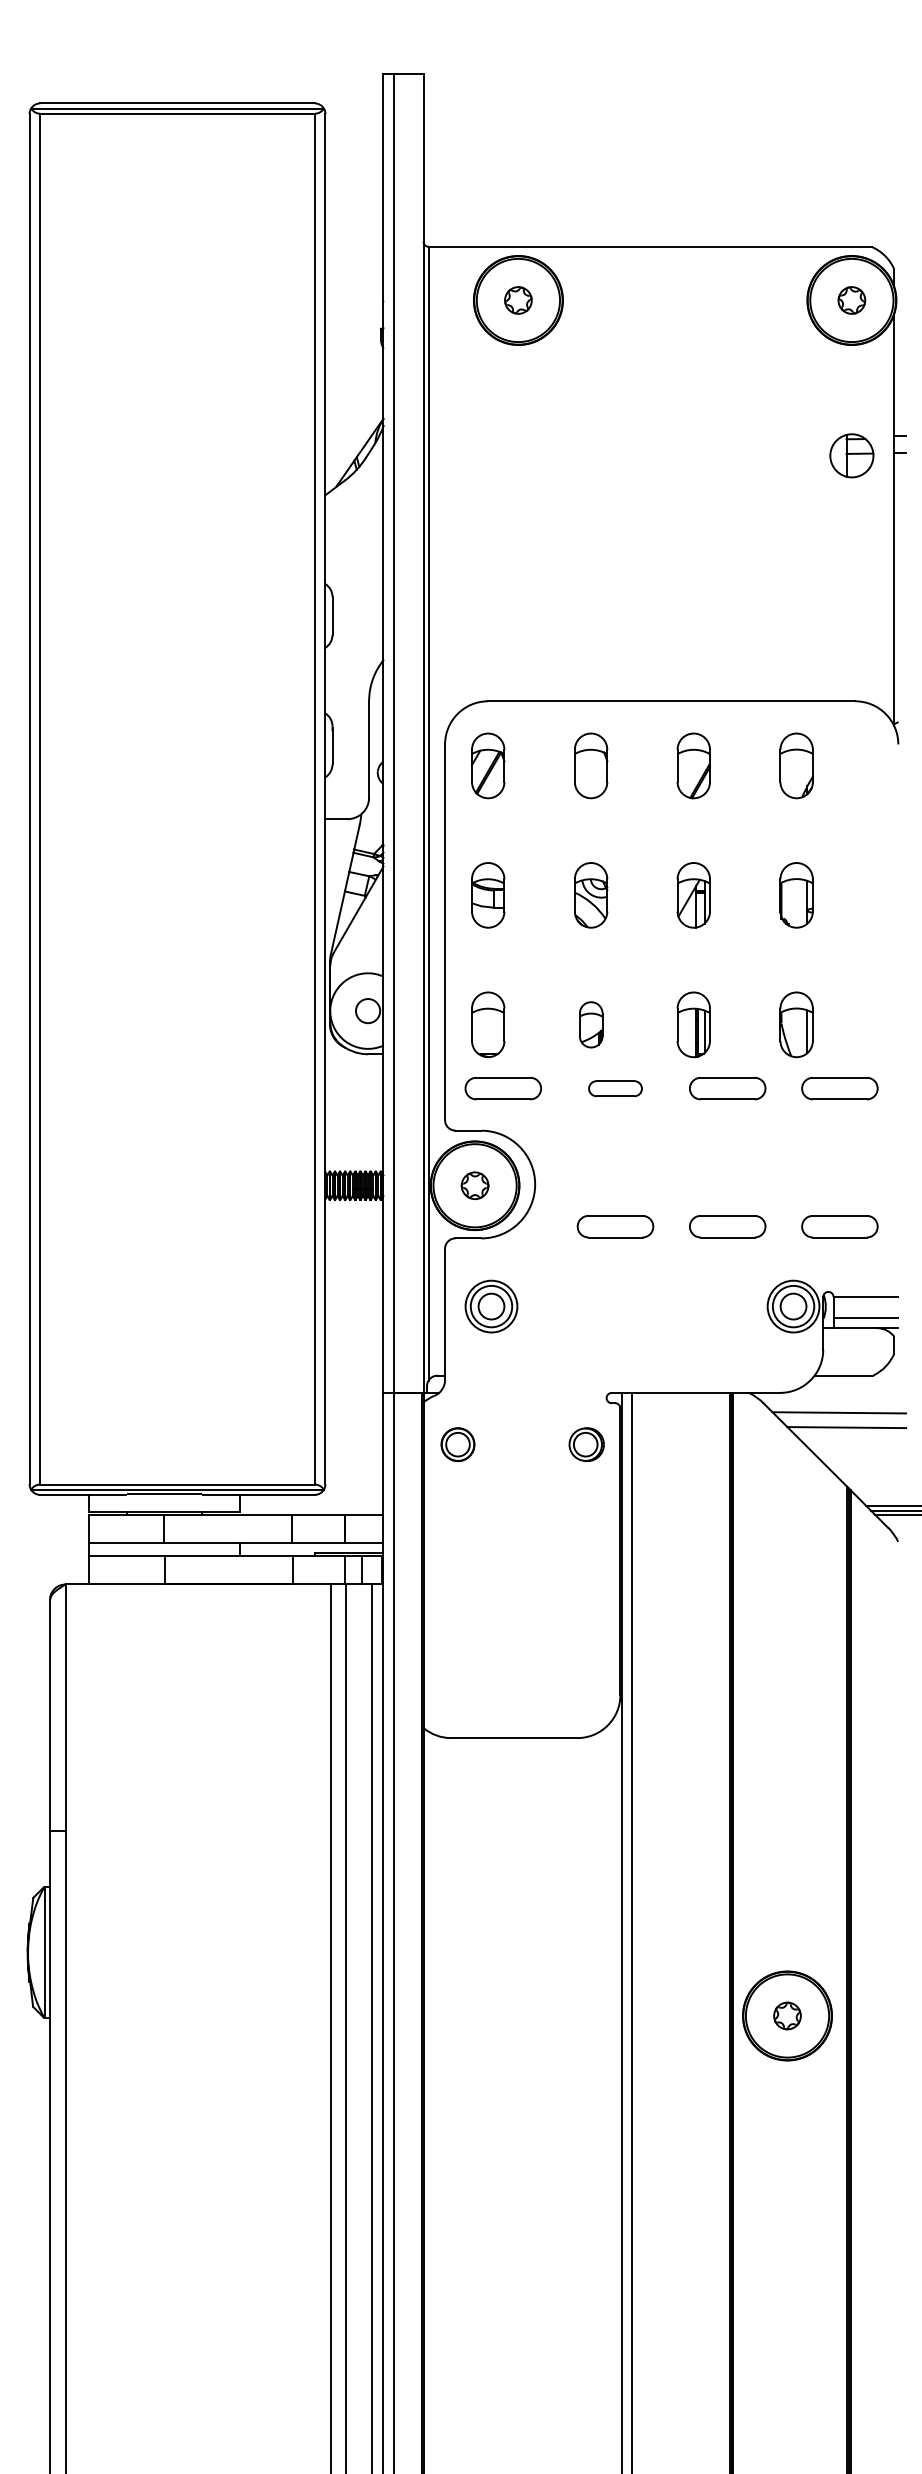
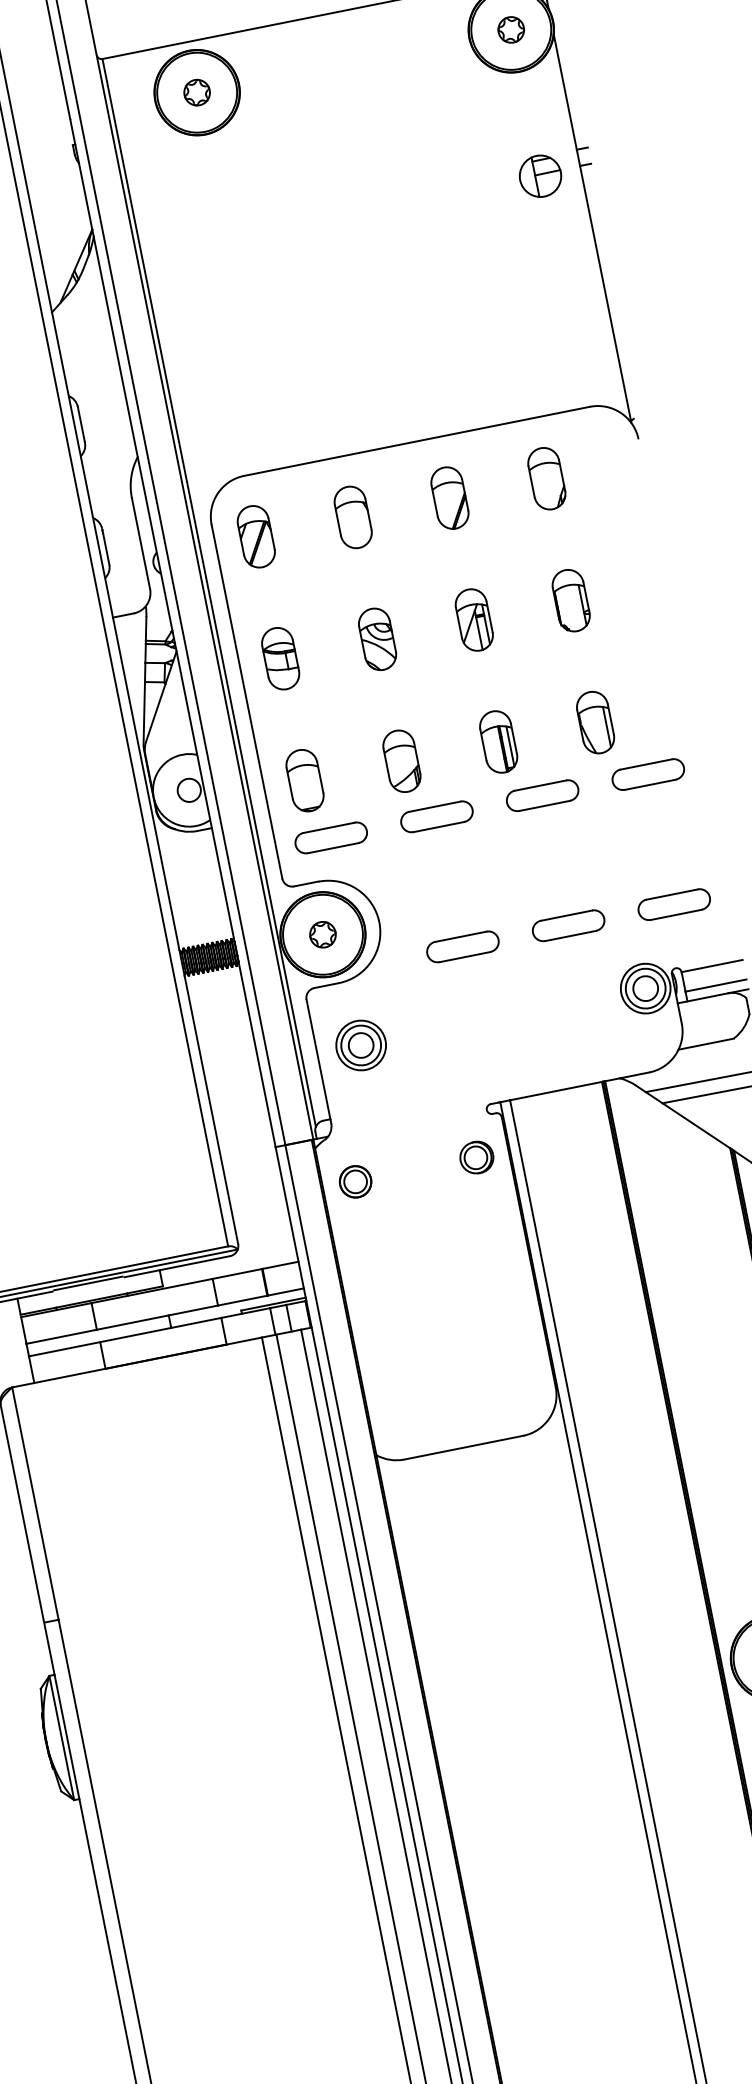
part: (591, 1024) -> (402, 760), size x1.43
part: (615, 1088) -> (436, 816), size x1.43

